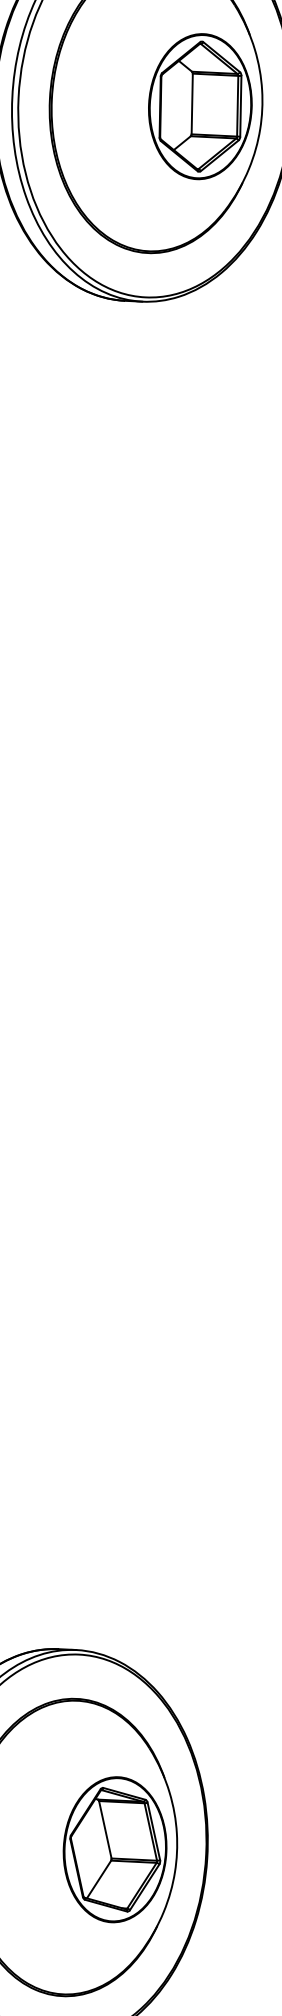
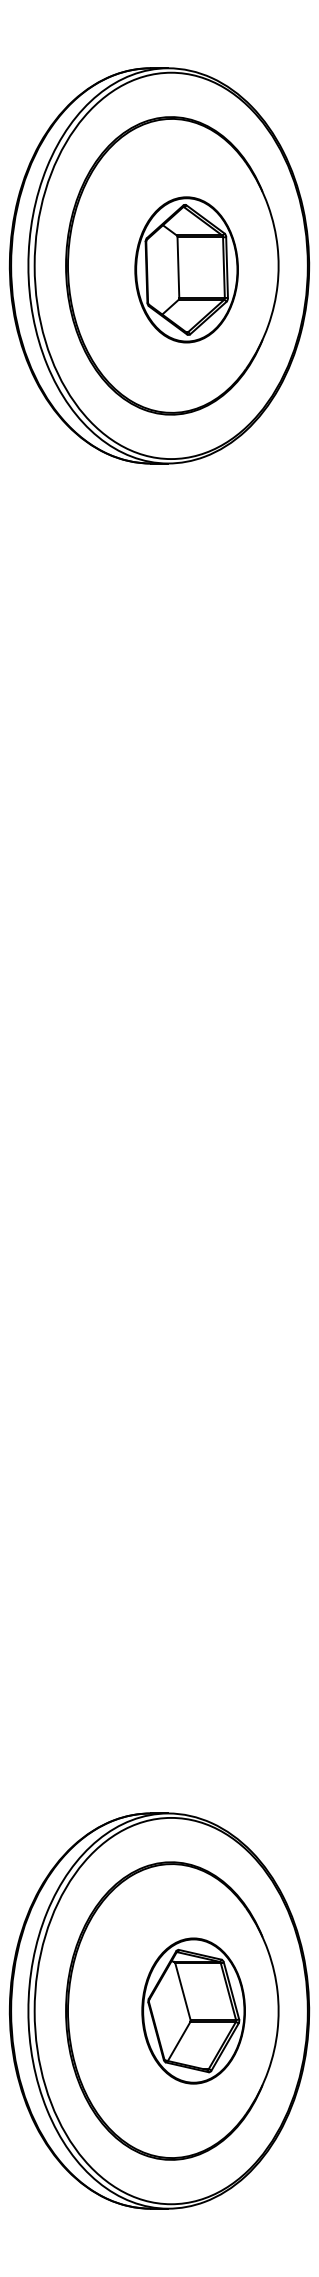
part: (200, 106) -> (186, 269), moved
part: (114, 1849) -> (193, 2010), moved

